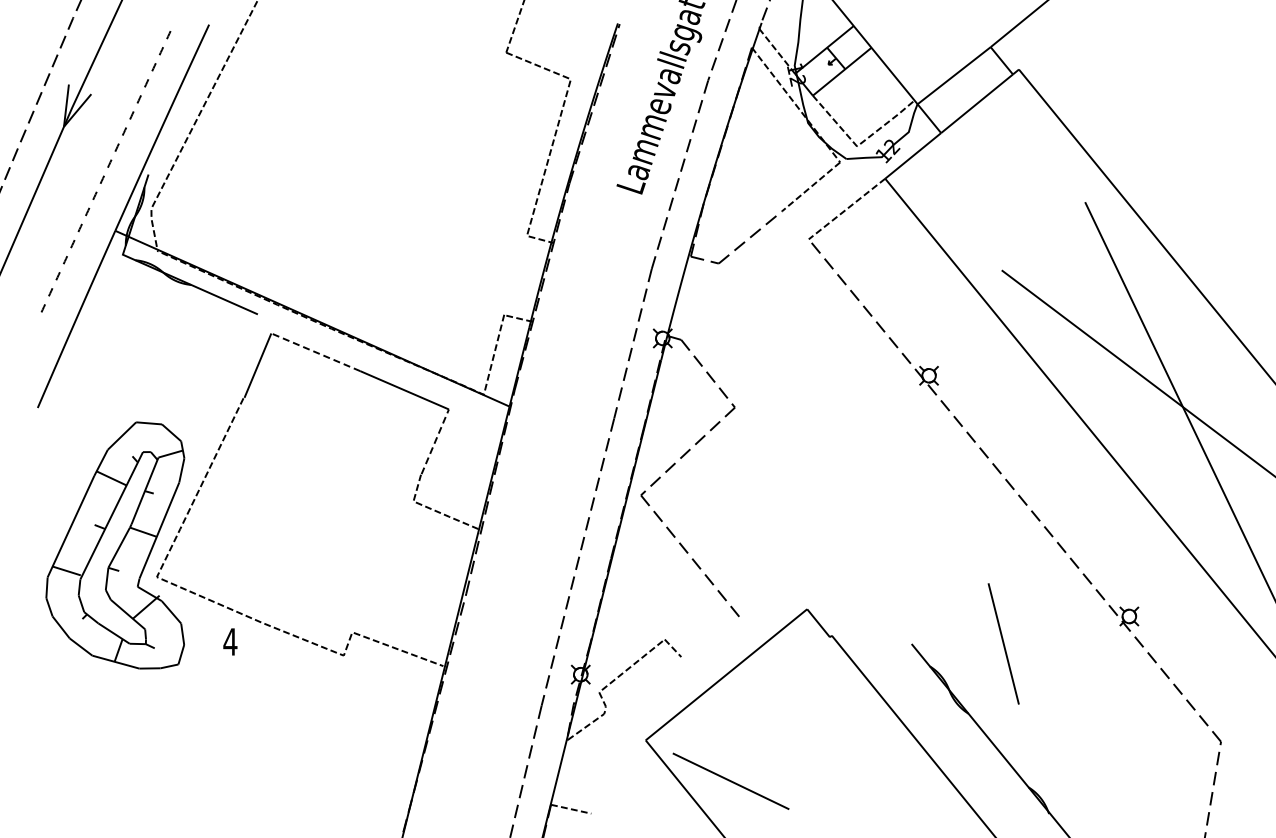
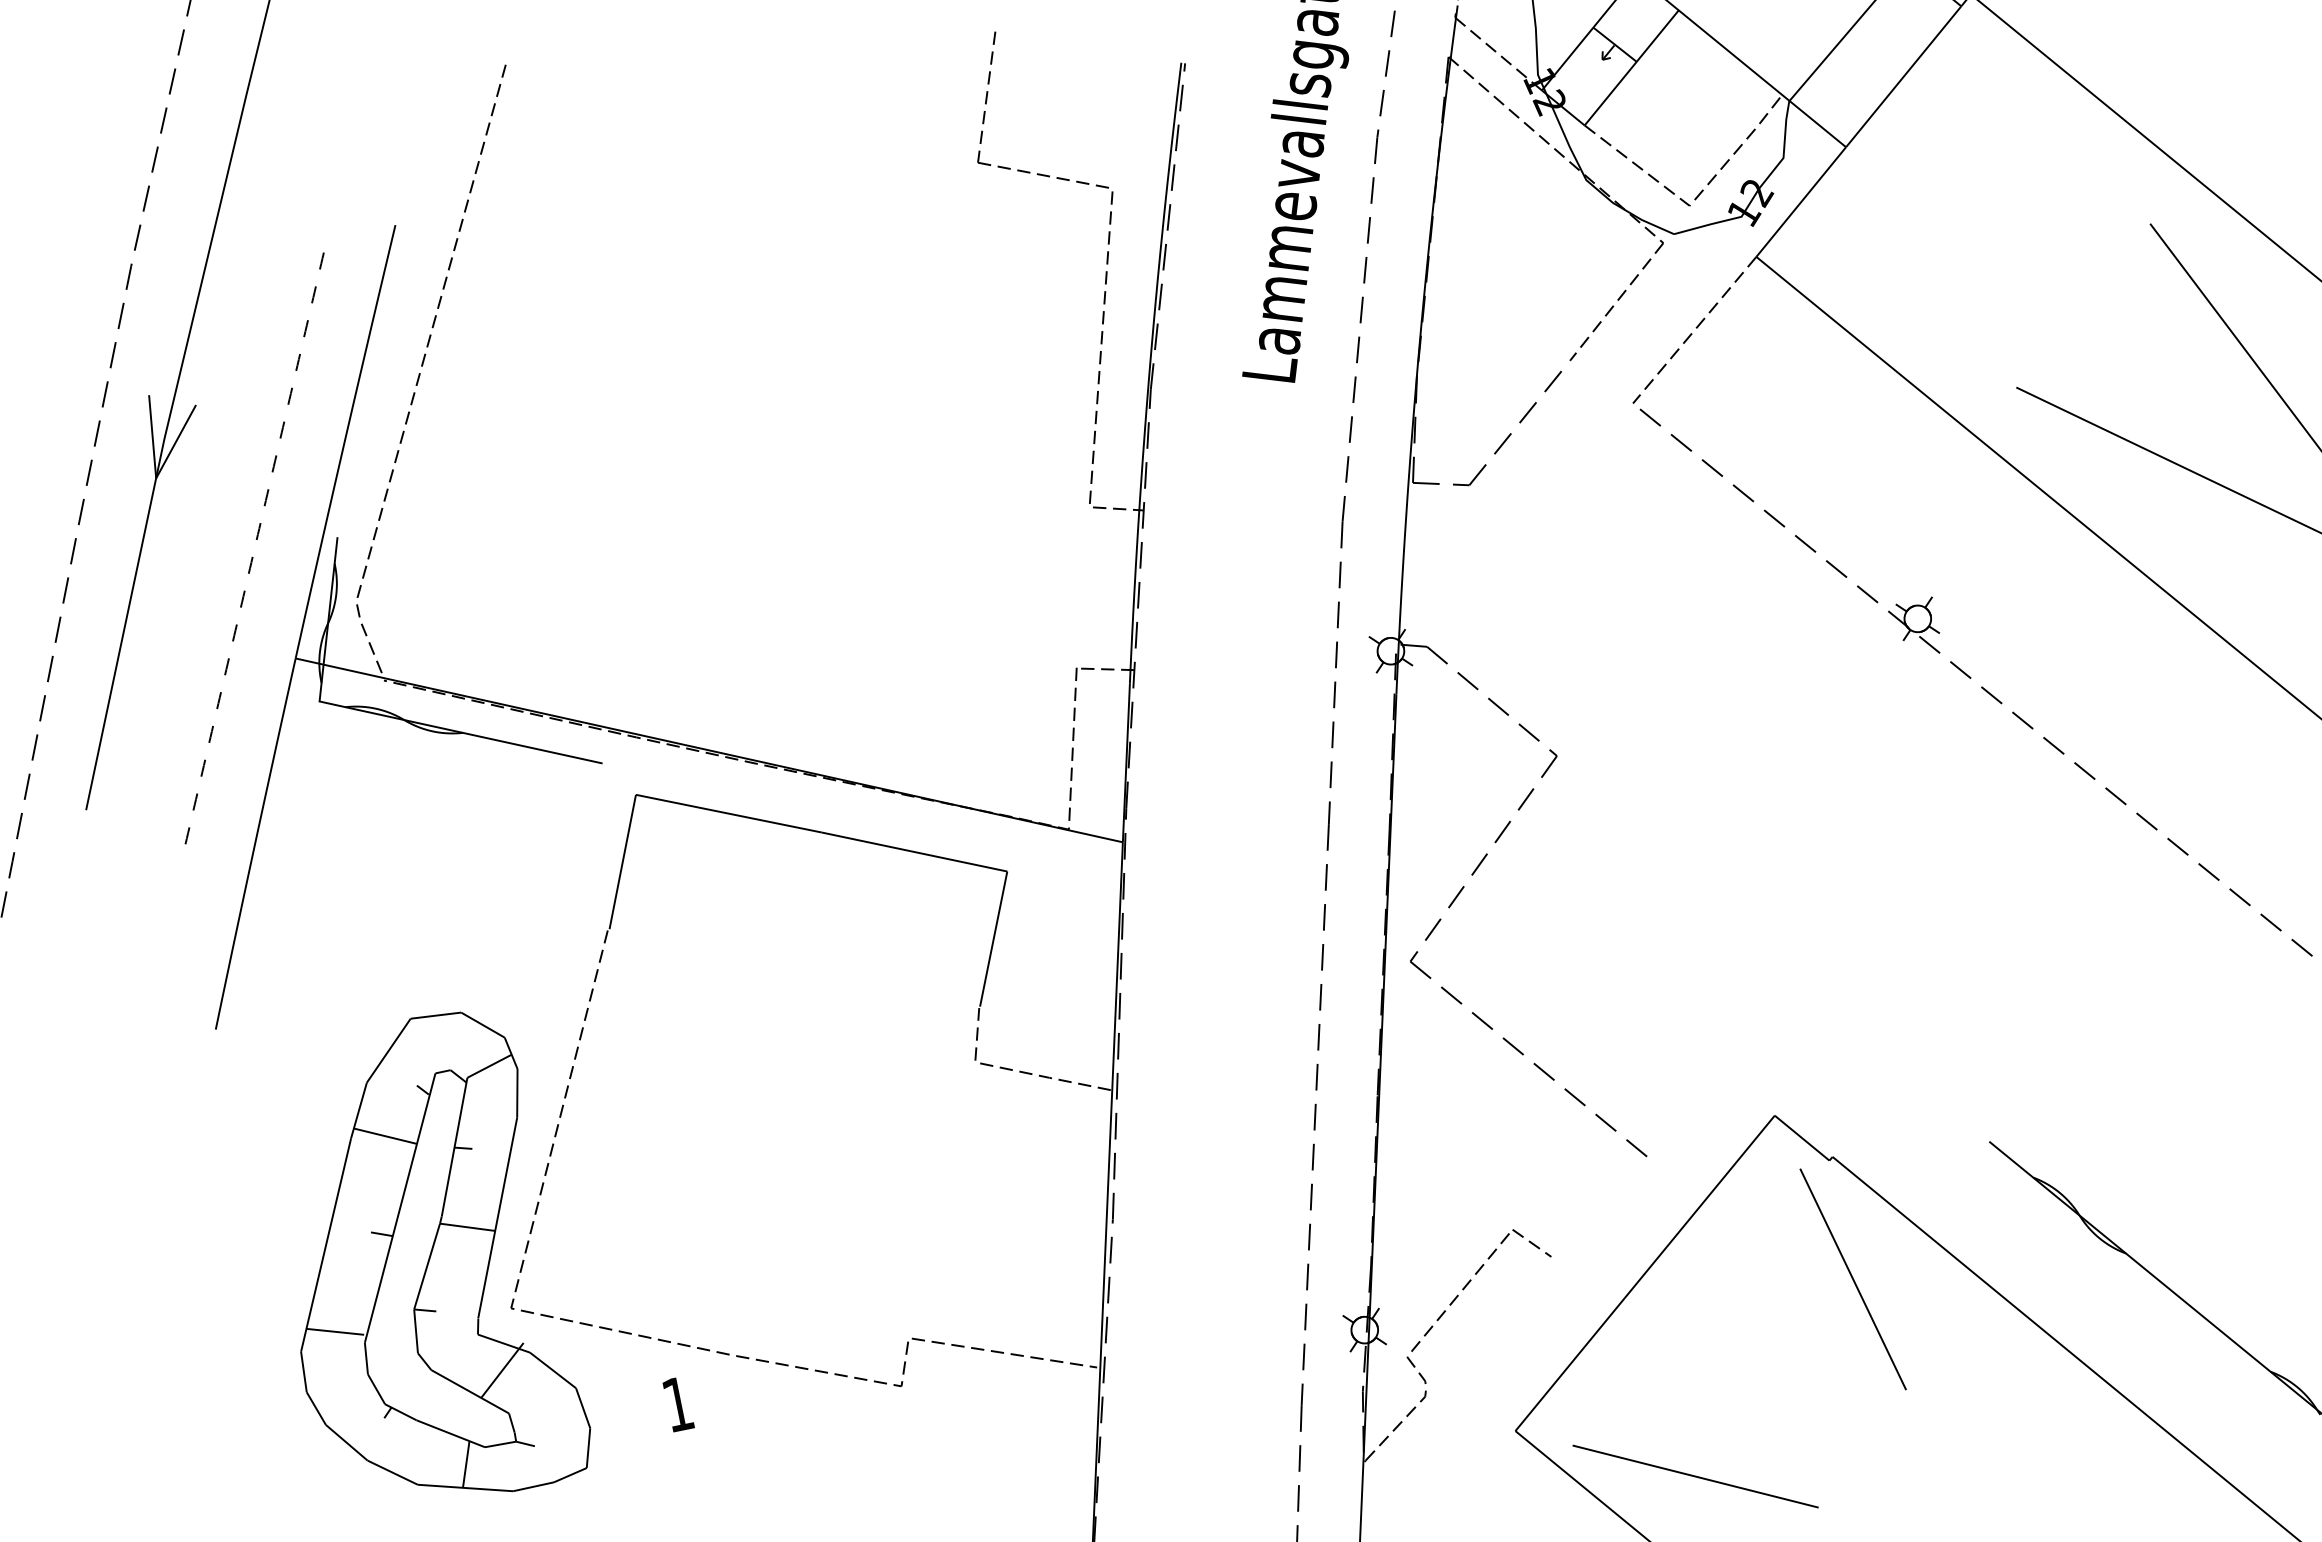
line: (315, 352) -> (728, 814), dashed -> solid
line: (435, 441) -> (994, 938), dashed -> solid
text: (230, 641) -> (677, 1403), 4 -> 1
line: (1003, 643) -> (1852, 1278), moved

